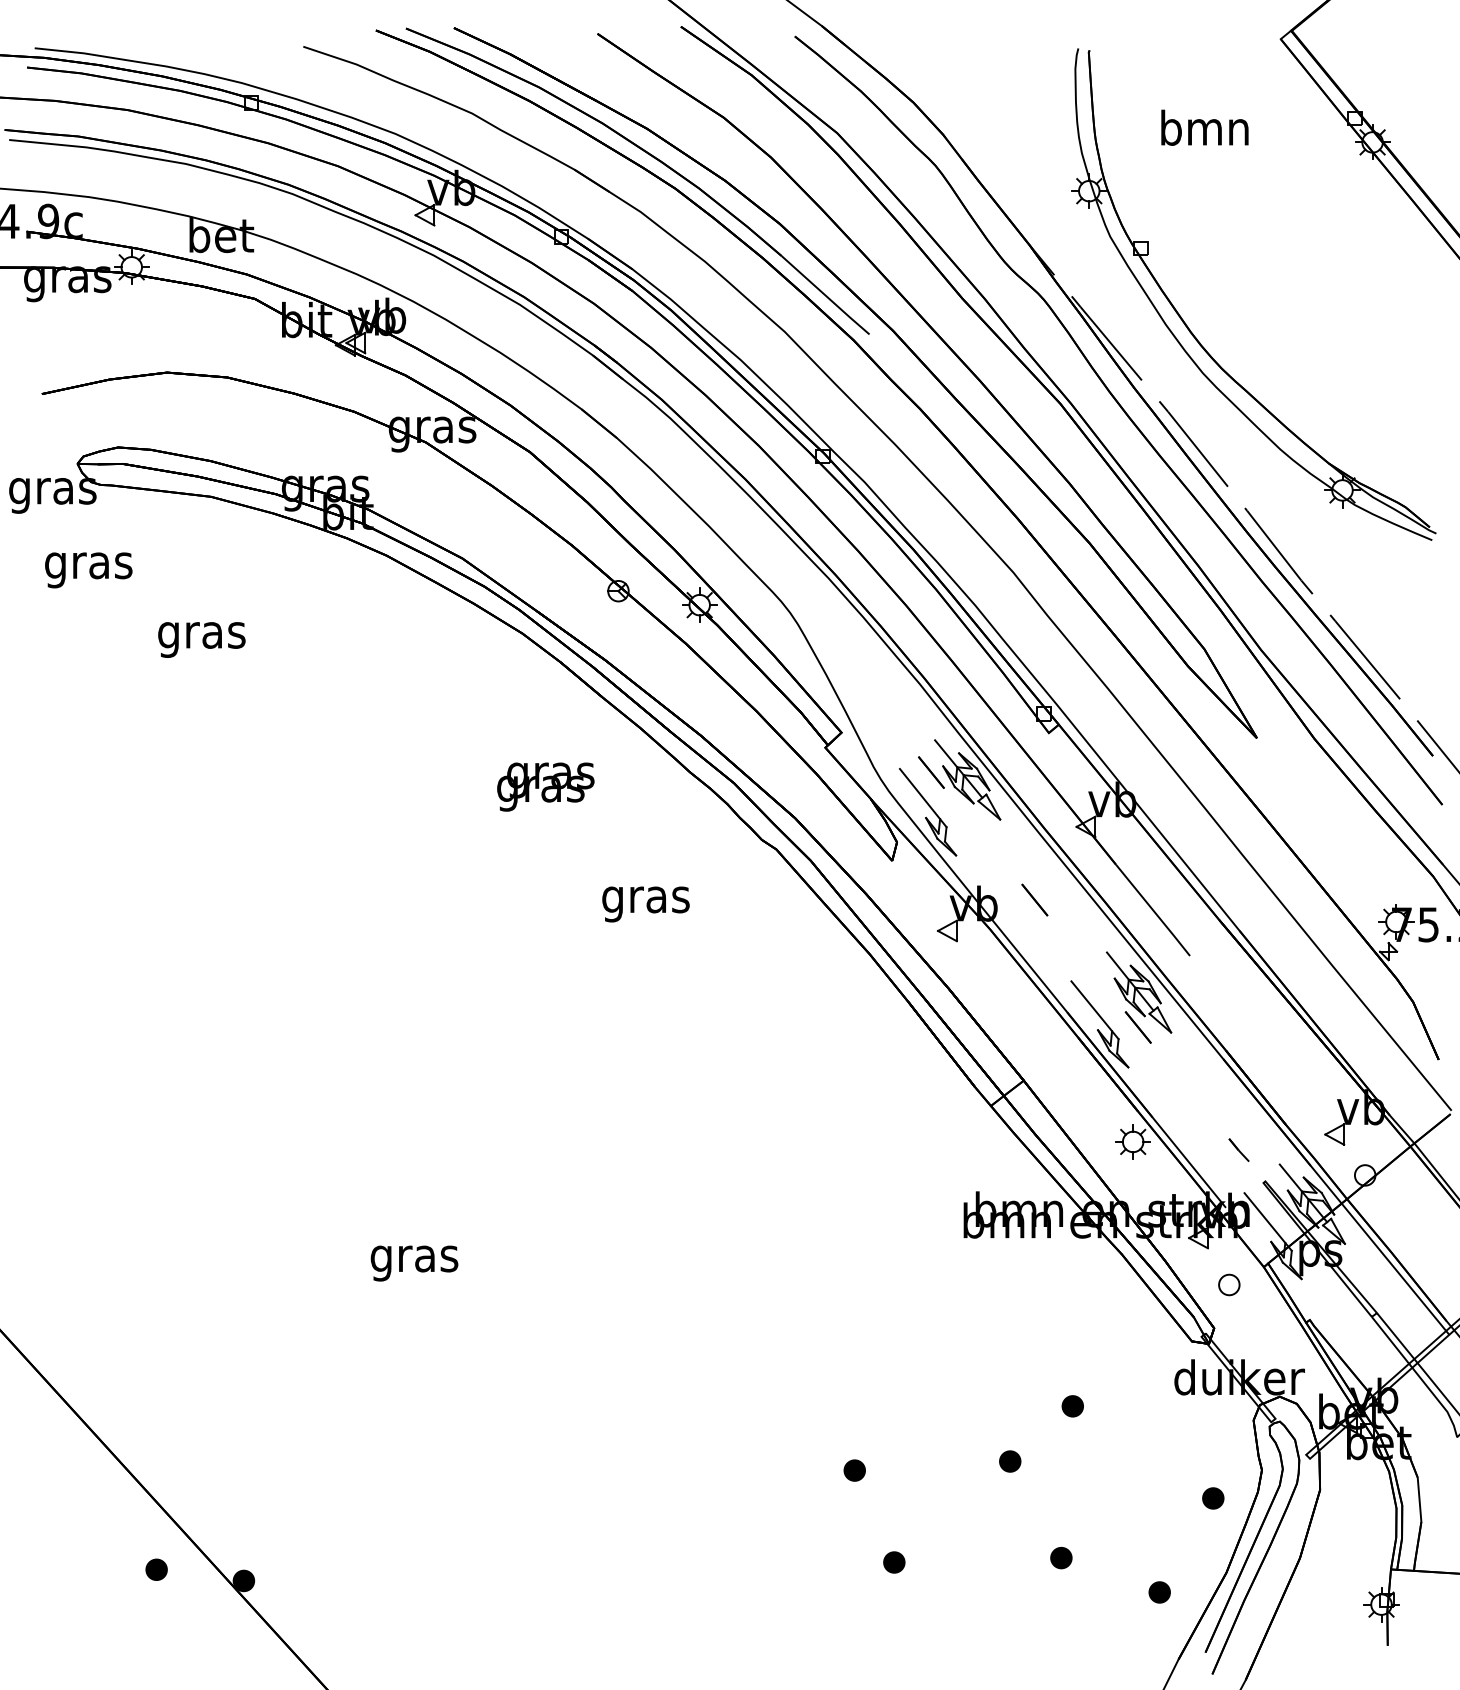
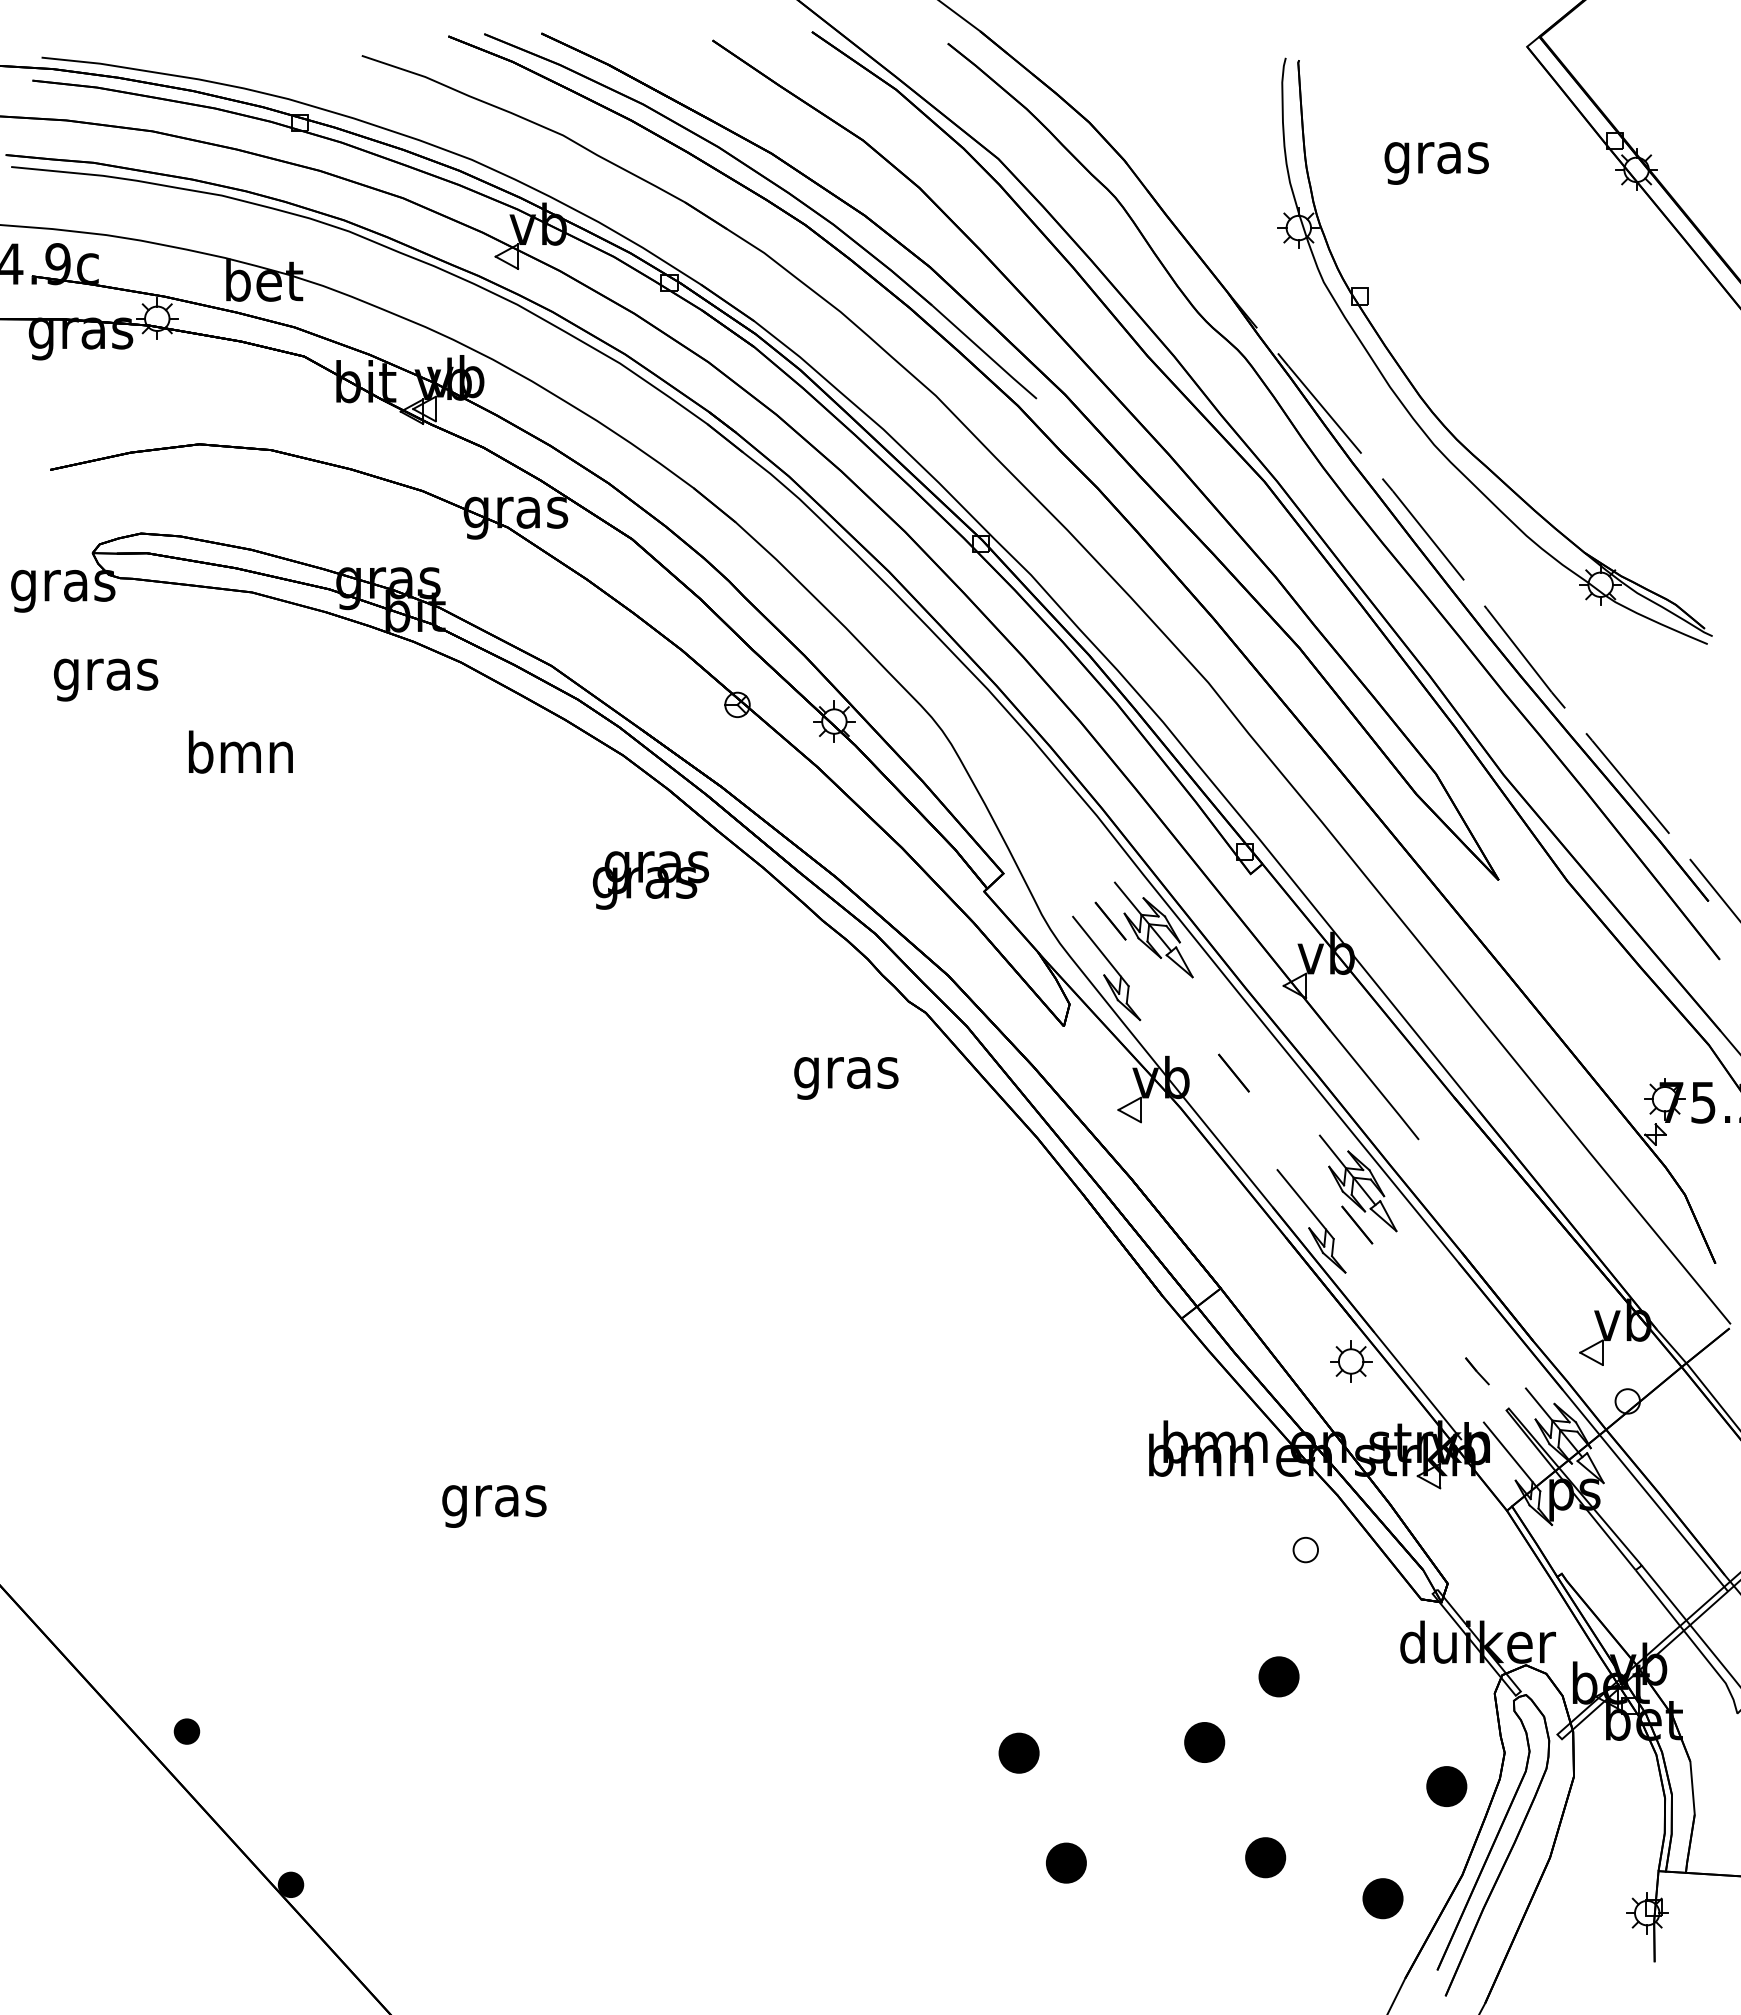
text: (1204, 132) -> (1436, 157), bmn -> gras
text: (201, 635) -> (240, 757), gras -> bmn
text: (545, 787) -> (650, 880), moved
text: (646, 904) -> (846, 1078), moved
part: (1229, 1284) -> (1305, 1549), moved
part: (1073, 1406) -> (1279, 1676), size x1.6
part: (1010, 1461) -> (1204, 1742), size x1.6
part: (854, 1470) -> (1019, 1753), size x1.6
part: (1213, 1498) -> (1446, 1786), size x1.6
part: (1061, 1557) -> (1265, 1857), size x1.6
part: (894, 1562) -> (1066, 1862), size x1.6
part: (156, 1569) -> (186, 1731), moved
part: (1159, 1592) -> (1382, 1898), size x1.6

